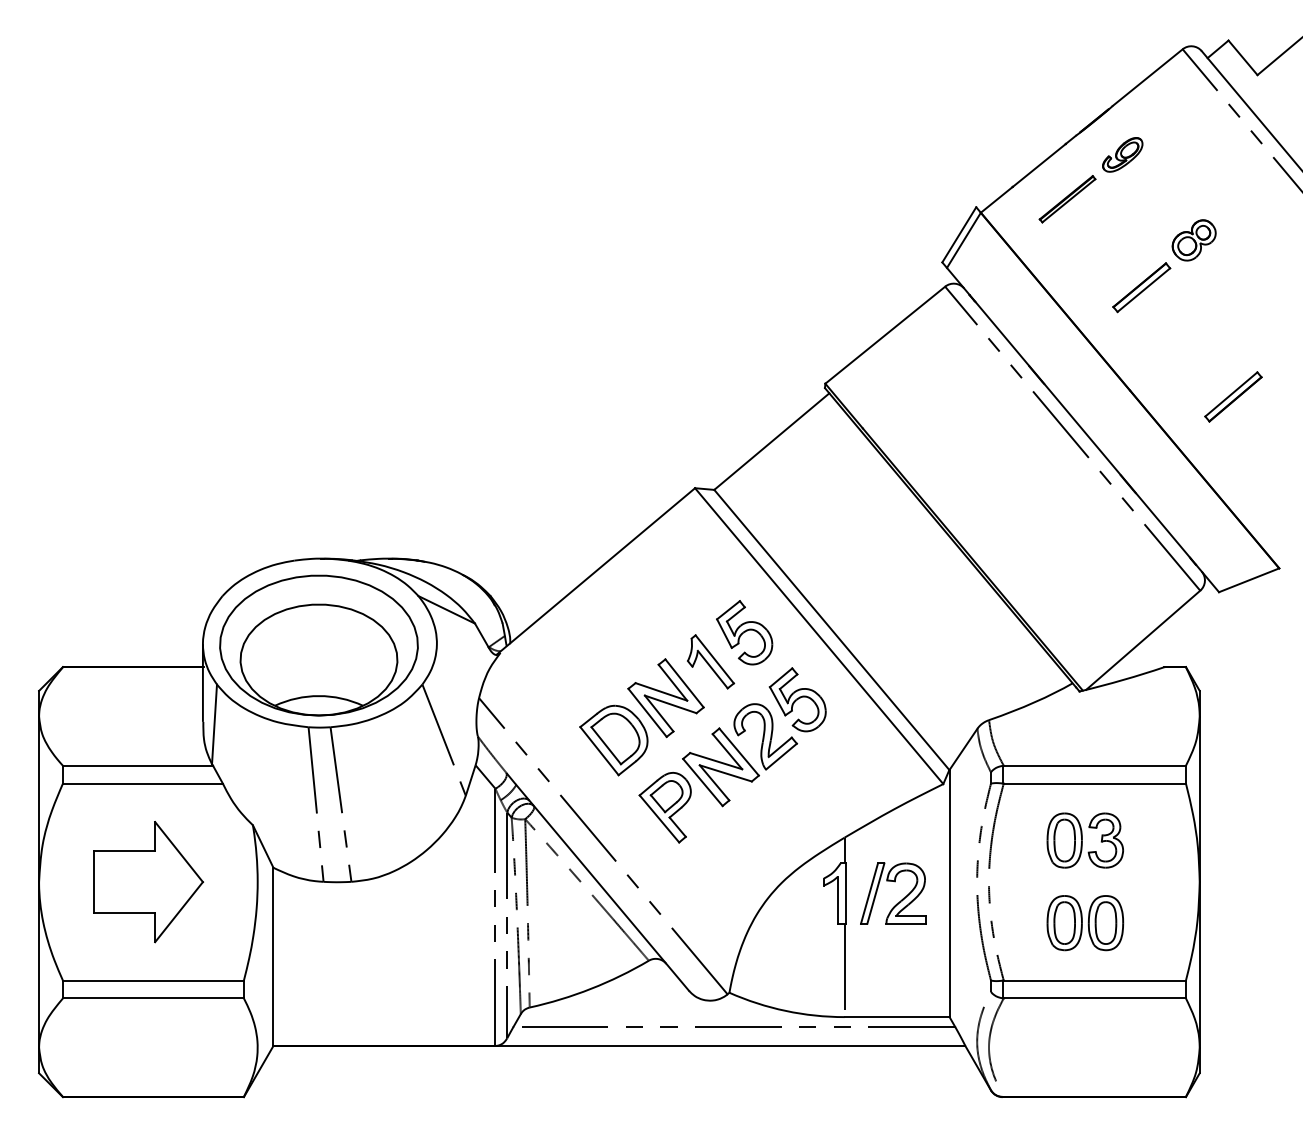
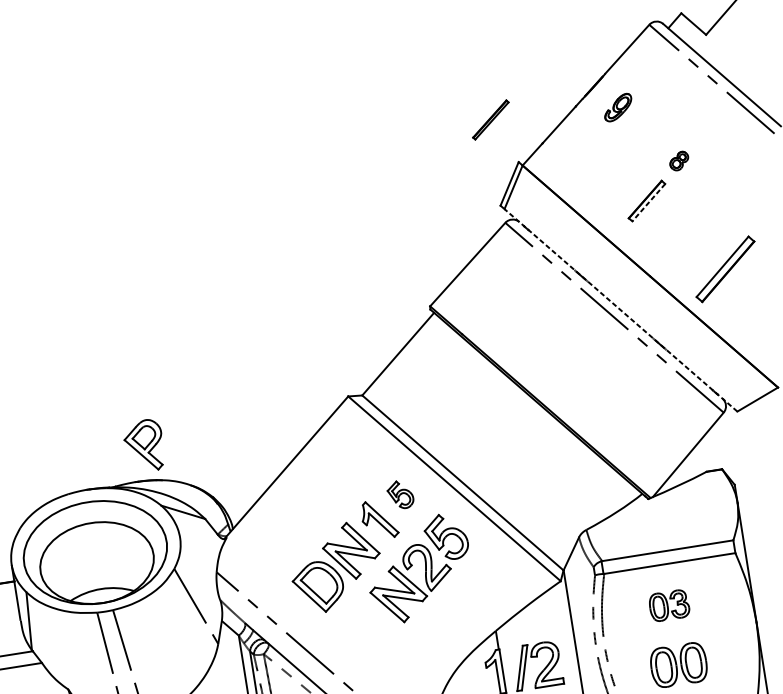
part: (1067, 199) -> (490, 120), moved
part: (1193, 240) -> (678, 161), size x0.6
line: (1143, 290) -> (648, 202), solid -> dashed
part: (1233, 396) -> (725, 269), size x1.6
line: (1083, 430) -> (621, 310), solid -> dashed
part: (744, 632) -> (400, 494), size x0.6
part: (664, 807) -> (143, 446), moved
part: (1084, 840) -> (668, 605), size x0.7

